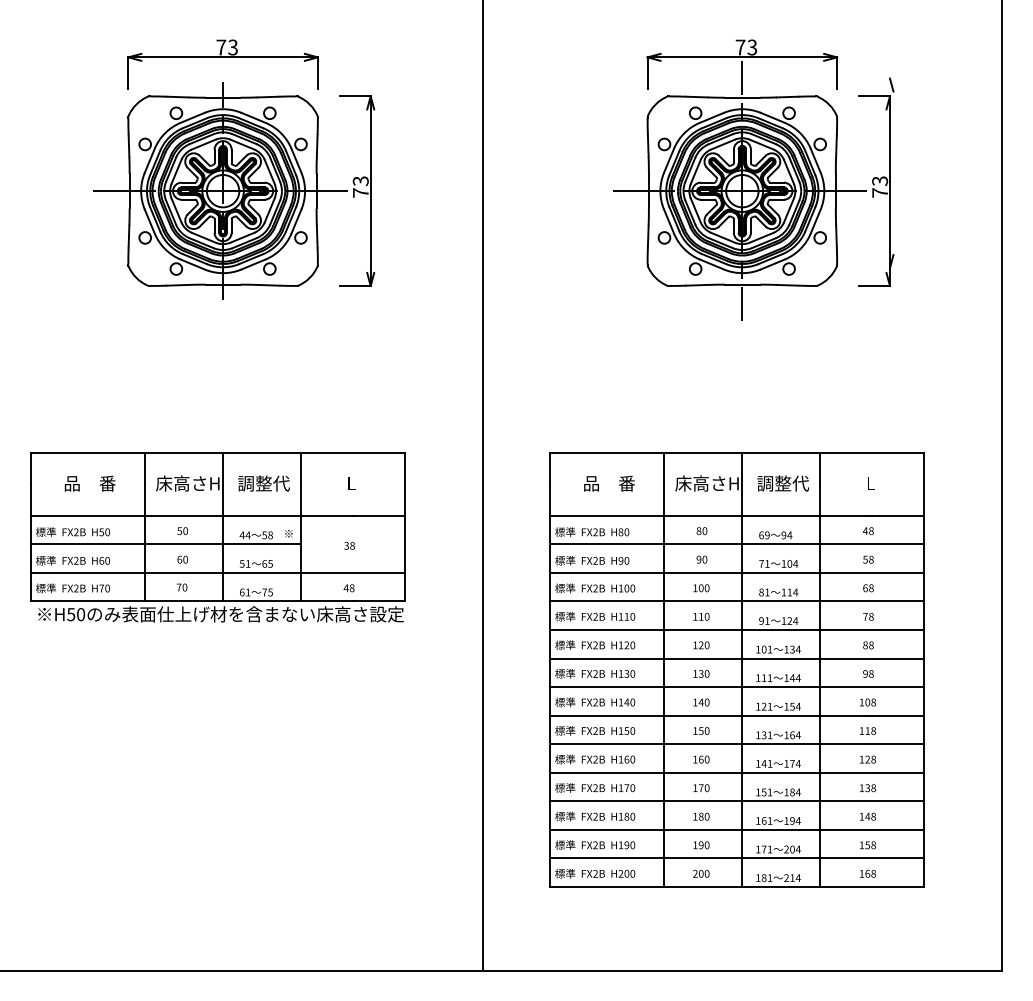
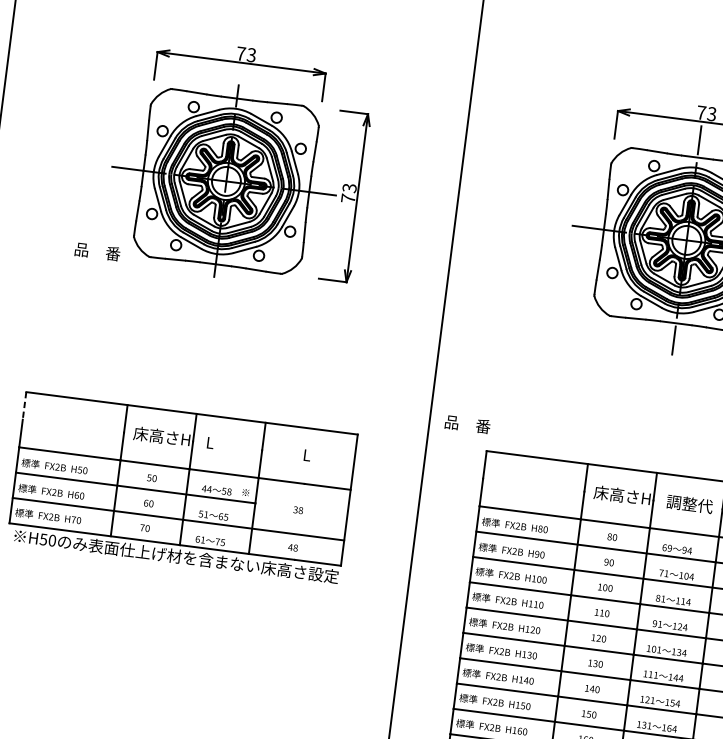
line: (30, 469) -> (24, 406), solid -> dashed
text: (89, 483) -> (97, 251), moved
text: (263, 483) -> (229, 445), 調整代 -> L
text: (609, 483) -> (467, 424), moved

